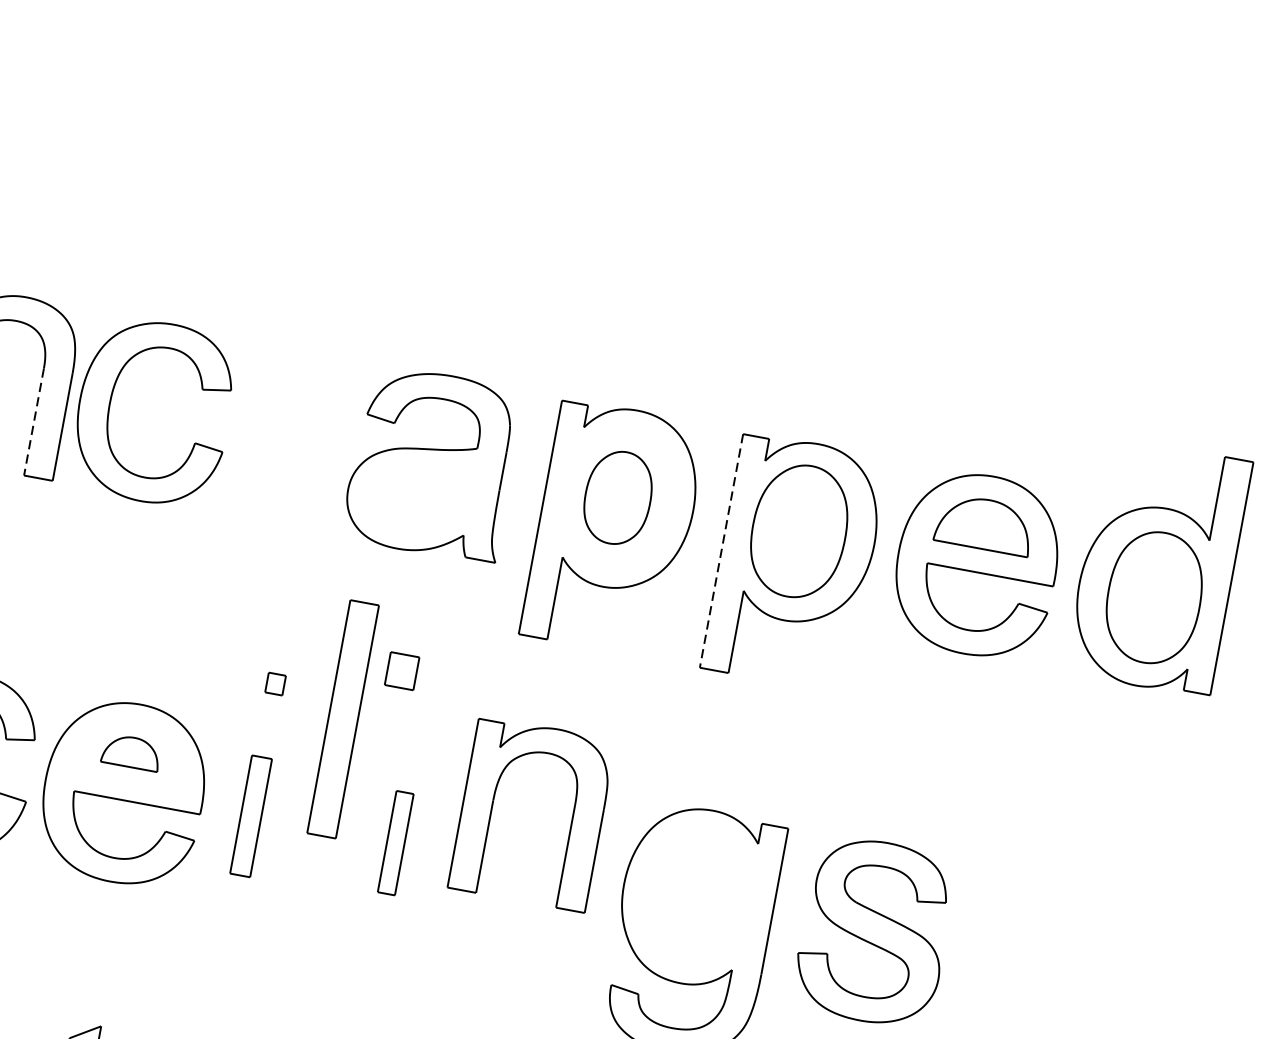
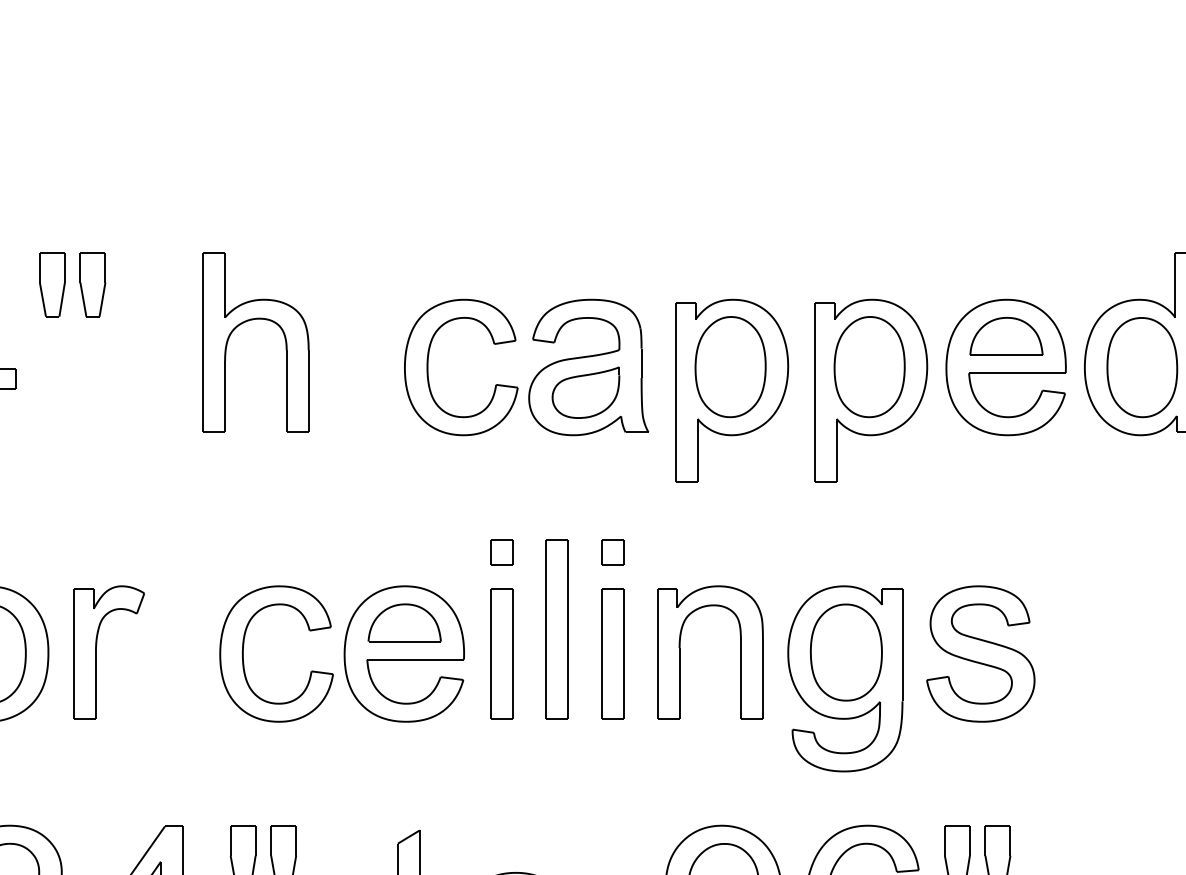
part: (111, 404) -> (428, 367), moved
line: (33, 422) -> (286, 391), dashed -> solid
part: (422, 495) -> (585, 392), added
part: (617, 498) -> (730, 367), size x1.43
line: (721, 551) -> (814, 392), dashed -> solid
part: (401, 670) -> (612, 552), moved
part: (274, 683) -> (501, 552), size x1.67
part: (342, 719) -> (556, 629), moved
part: (131, 751) -> (404, 622), size x1.67
part: (493, 806) -> (680, 652), moved
part: (250, 815) -> (501, 653), size x1.43
part: (395, 842) -> (612, 653), size x1.67
part: (698, 897) -> (845, 652), added

